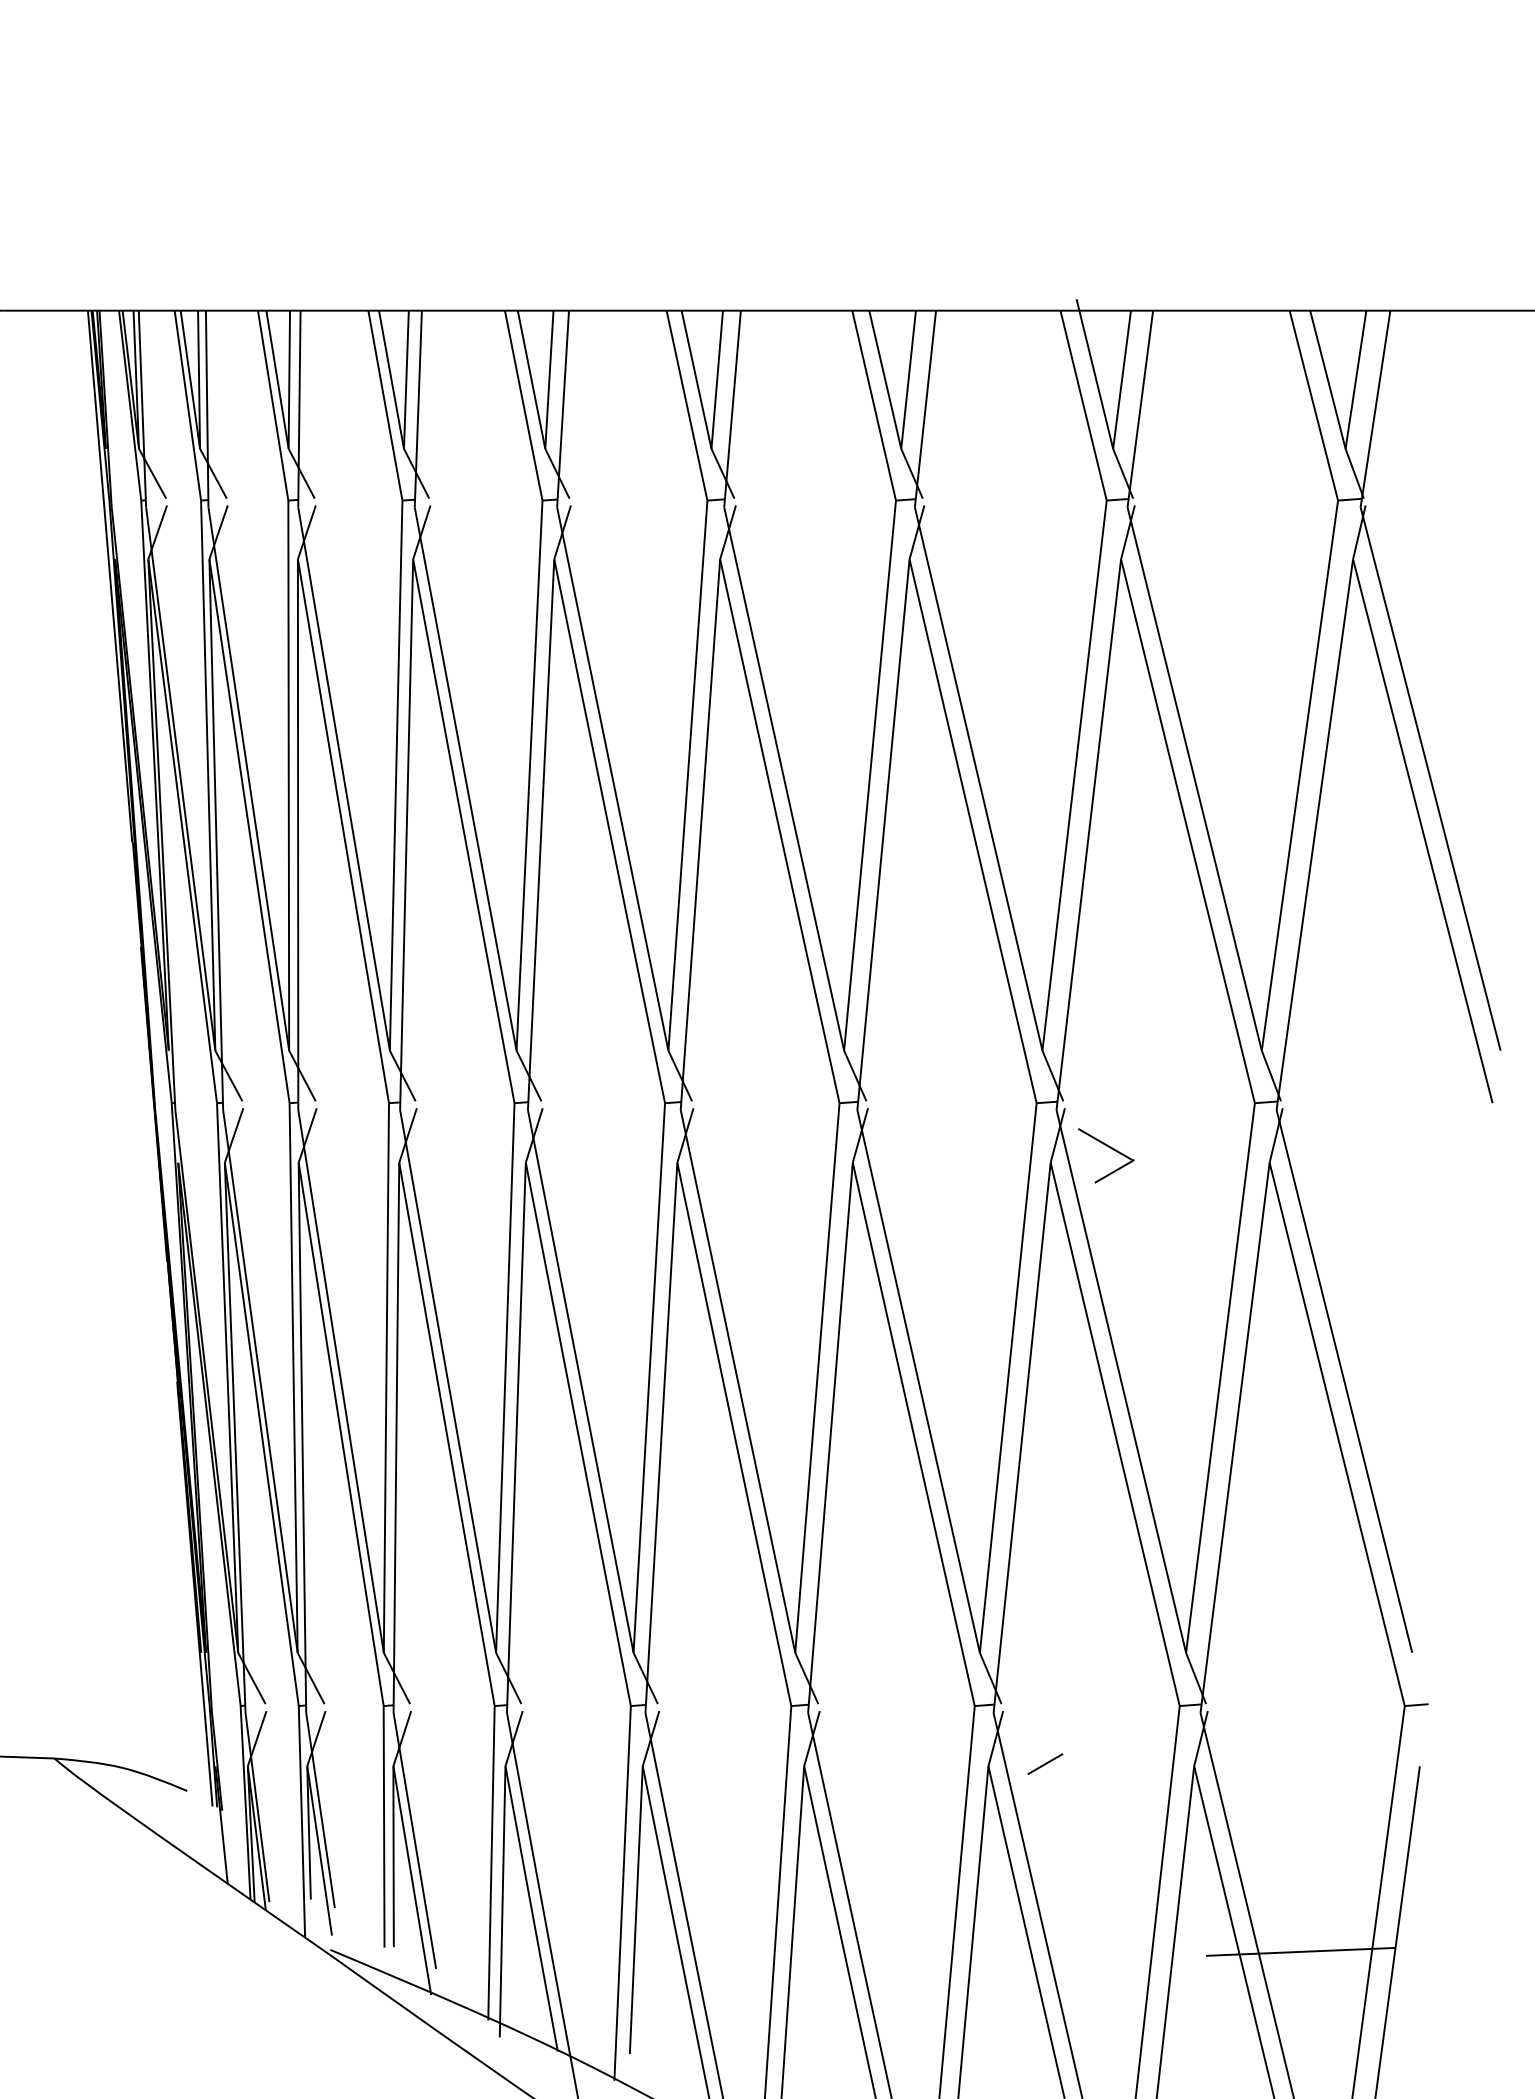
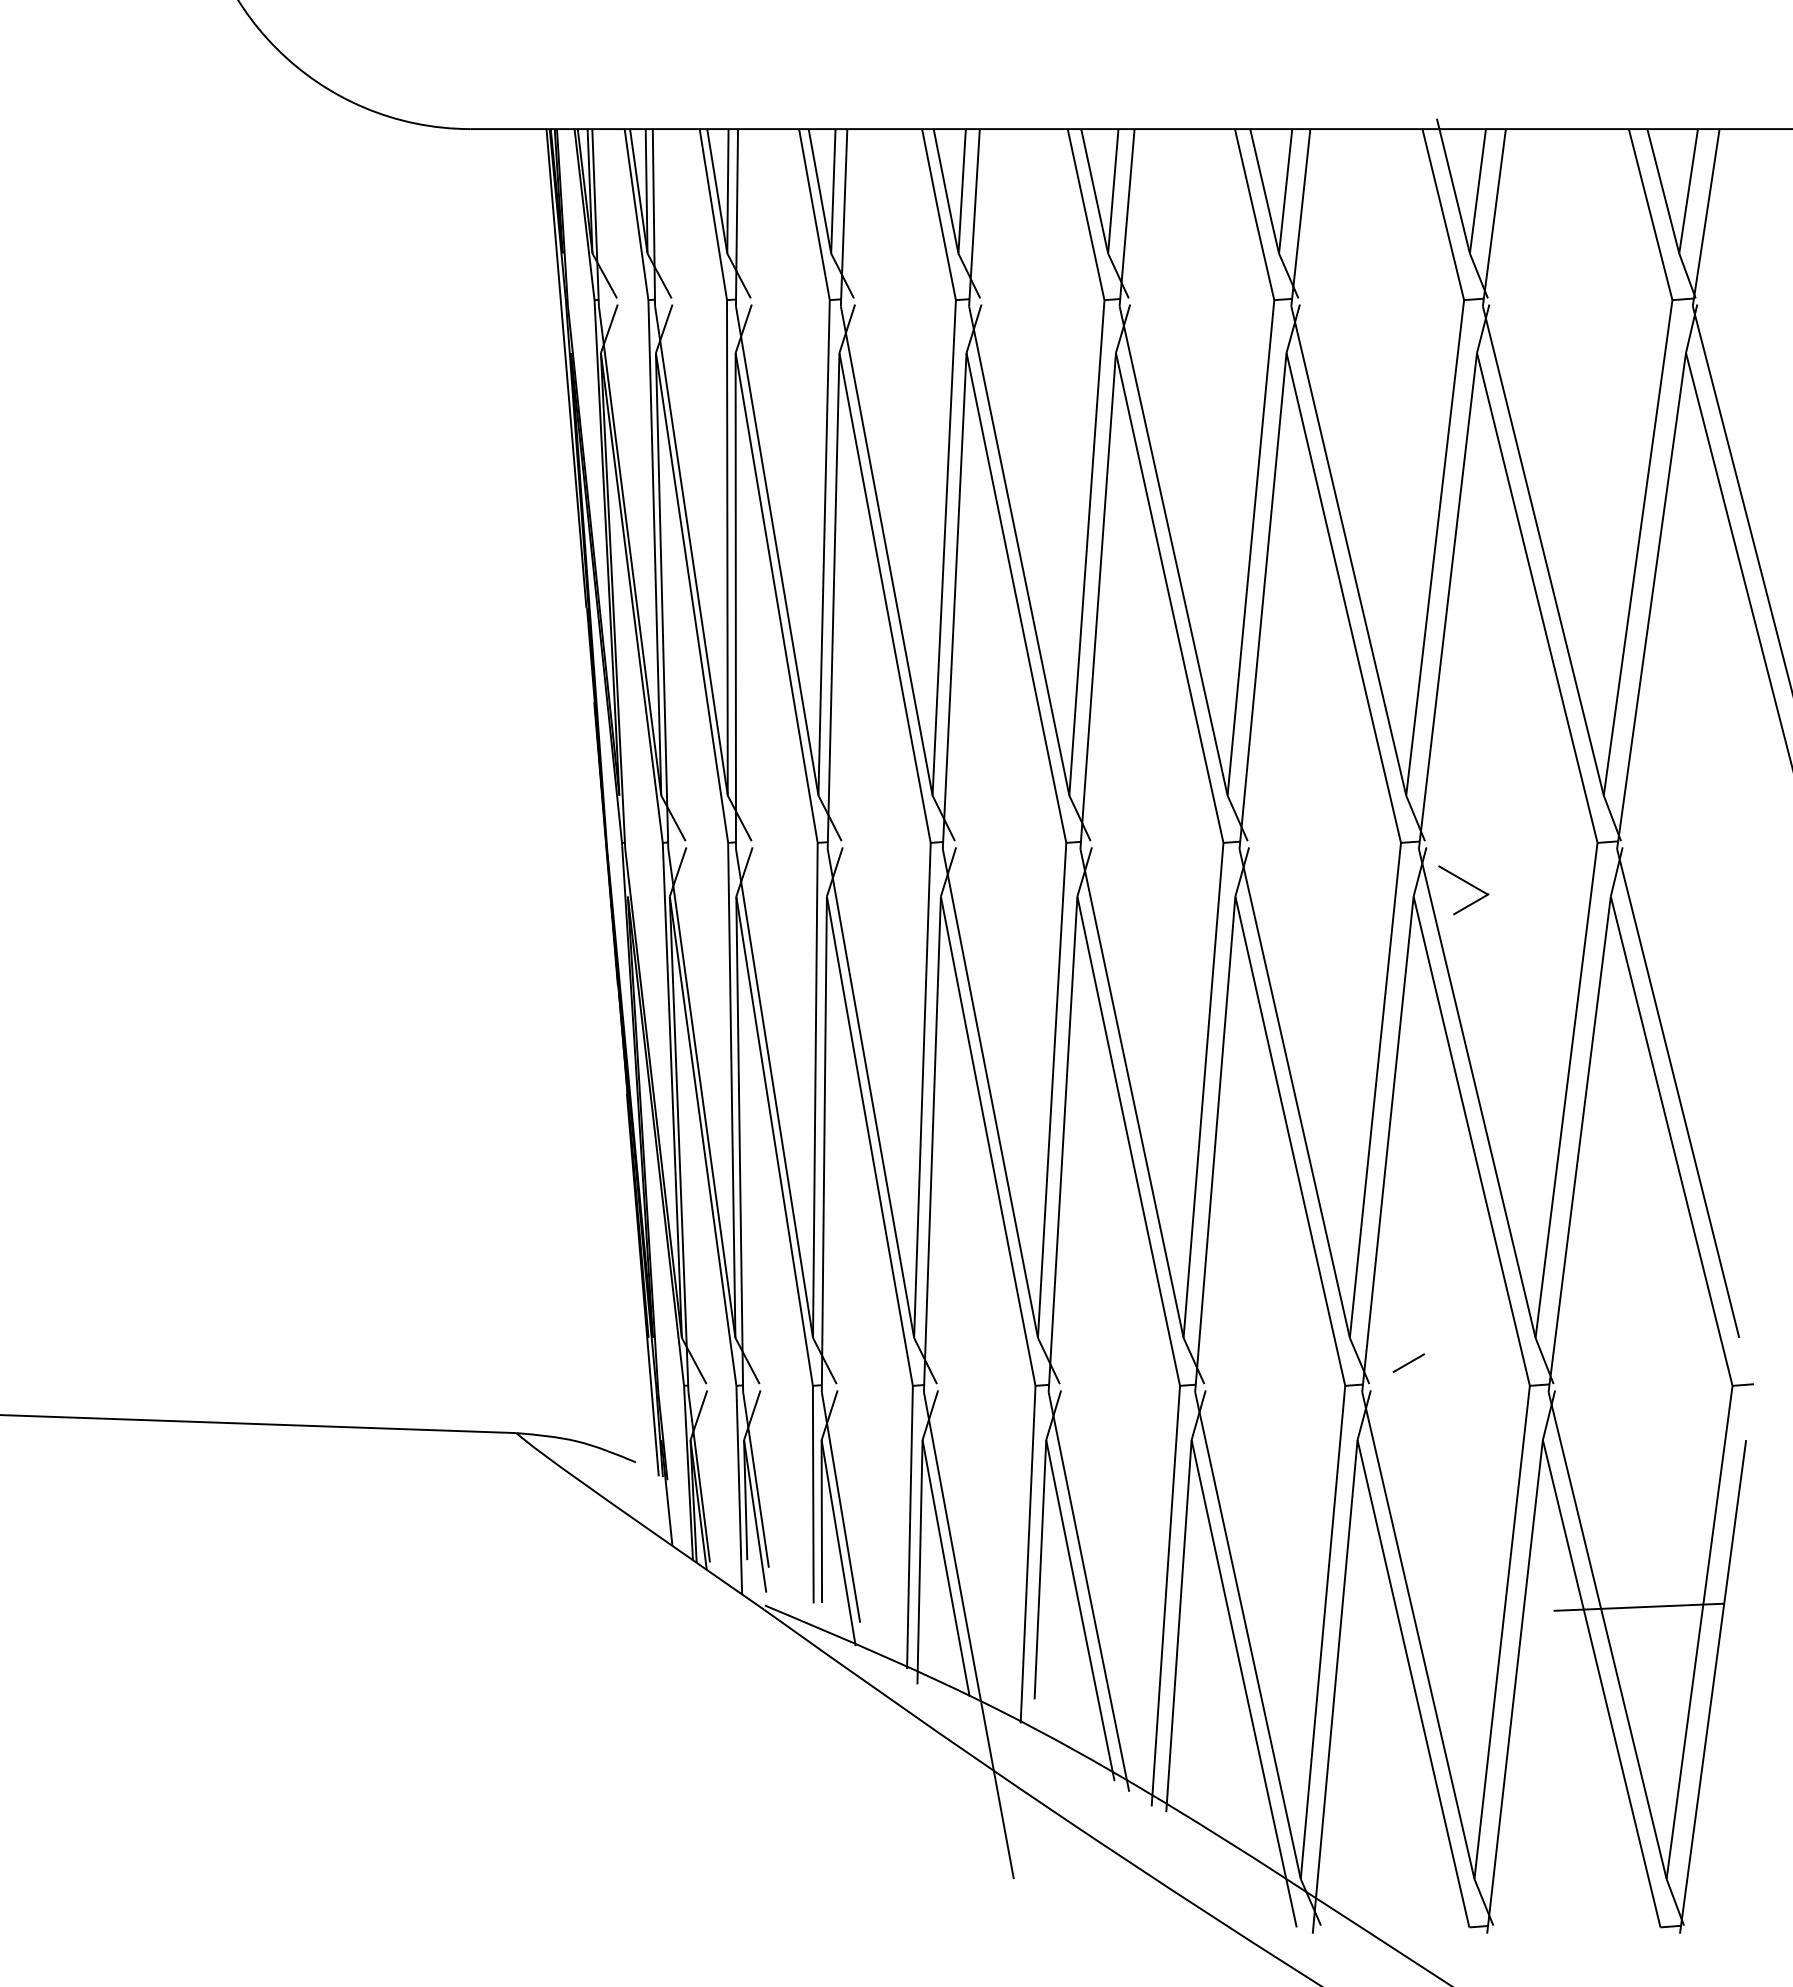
line: (1044, 1763) -> (1408, 1362), moved

